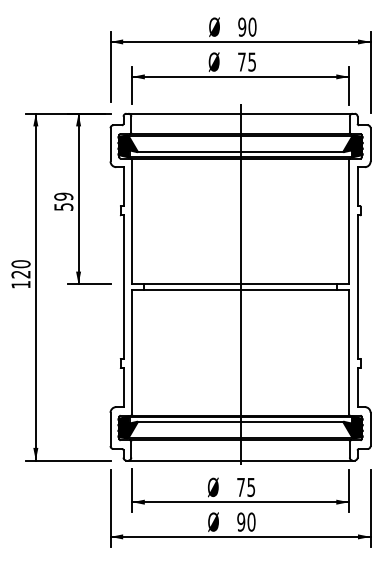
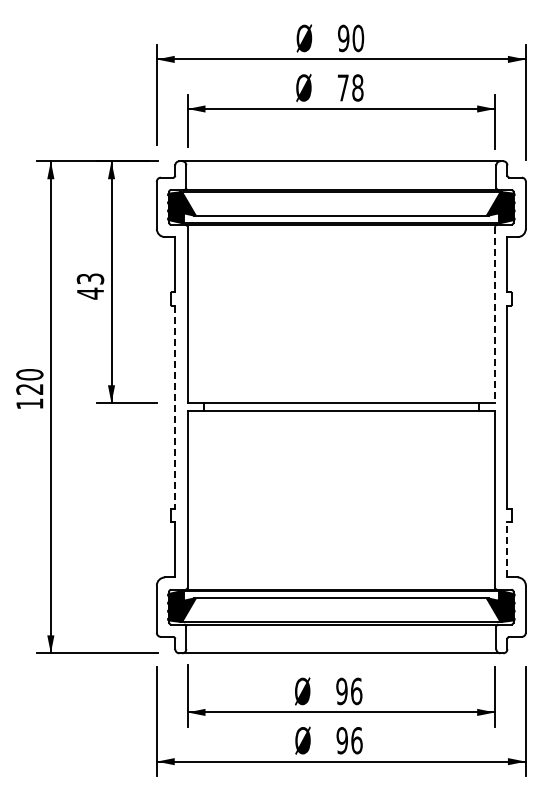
text: (251, 61) -> (357, 87), 75 -> 78
text: (63, 202) -> (90, 286), 59 -> 43
line: (349, 222) -> (495, 315), solid -> dashed
line: (240, 284) -> (341, 403), removed
line: (123, 287) -> (175, 407), solid -> dashed
line: (357, 387) -> (507, 549), solid -> dashed
text: (246, 487) -> (349, 691), 75 -> 96
text: (251, 521) -> (356, 740), 90 -> 96

